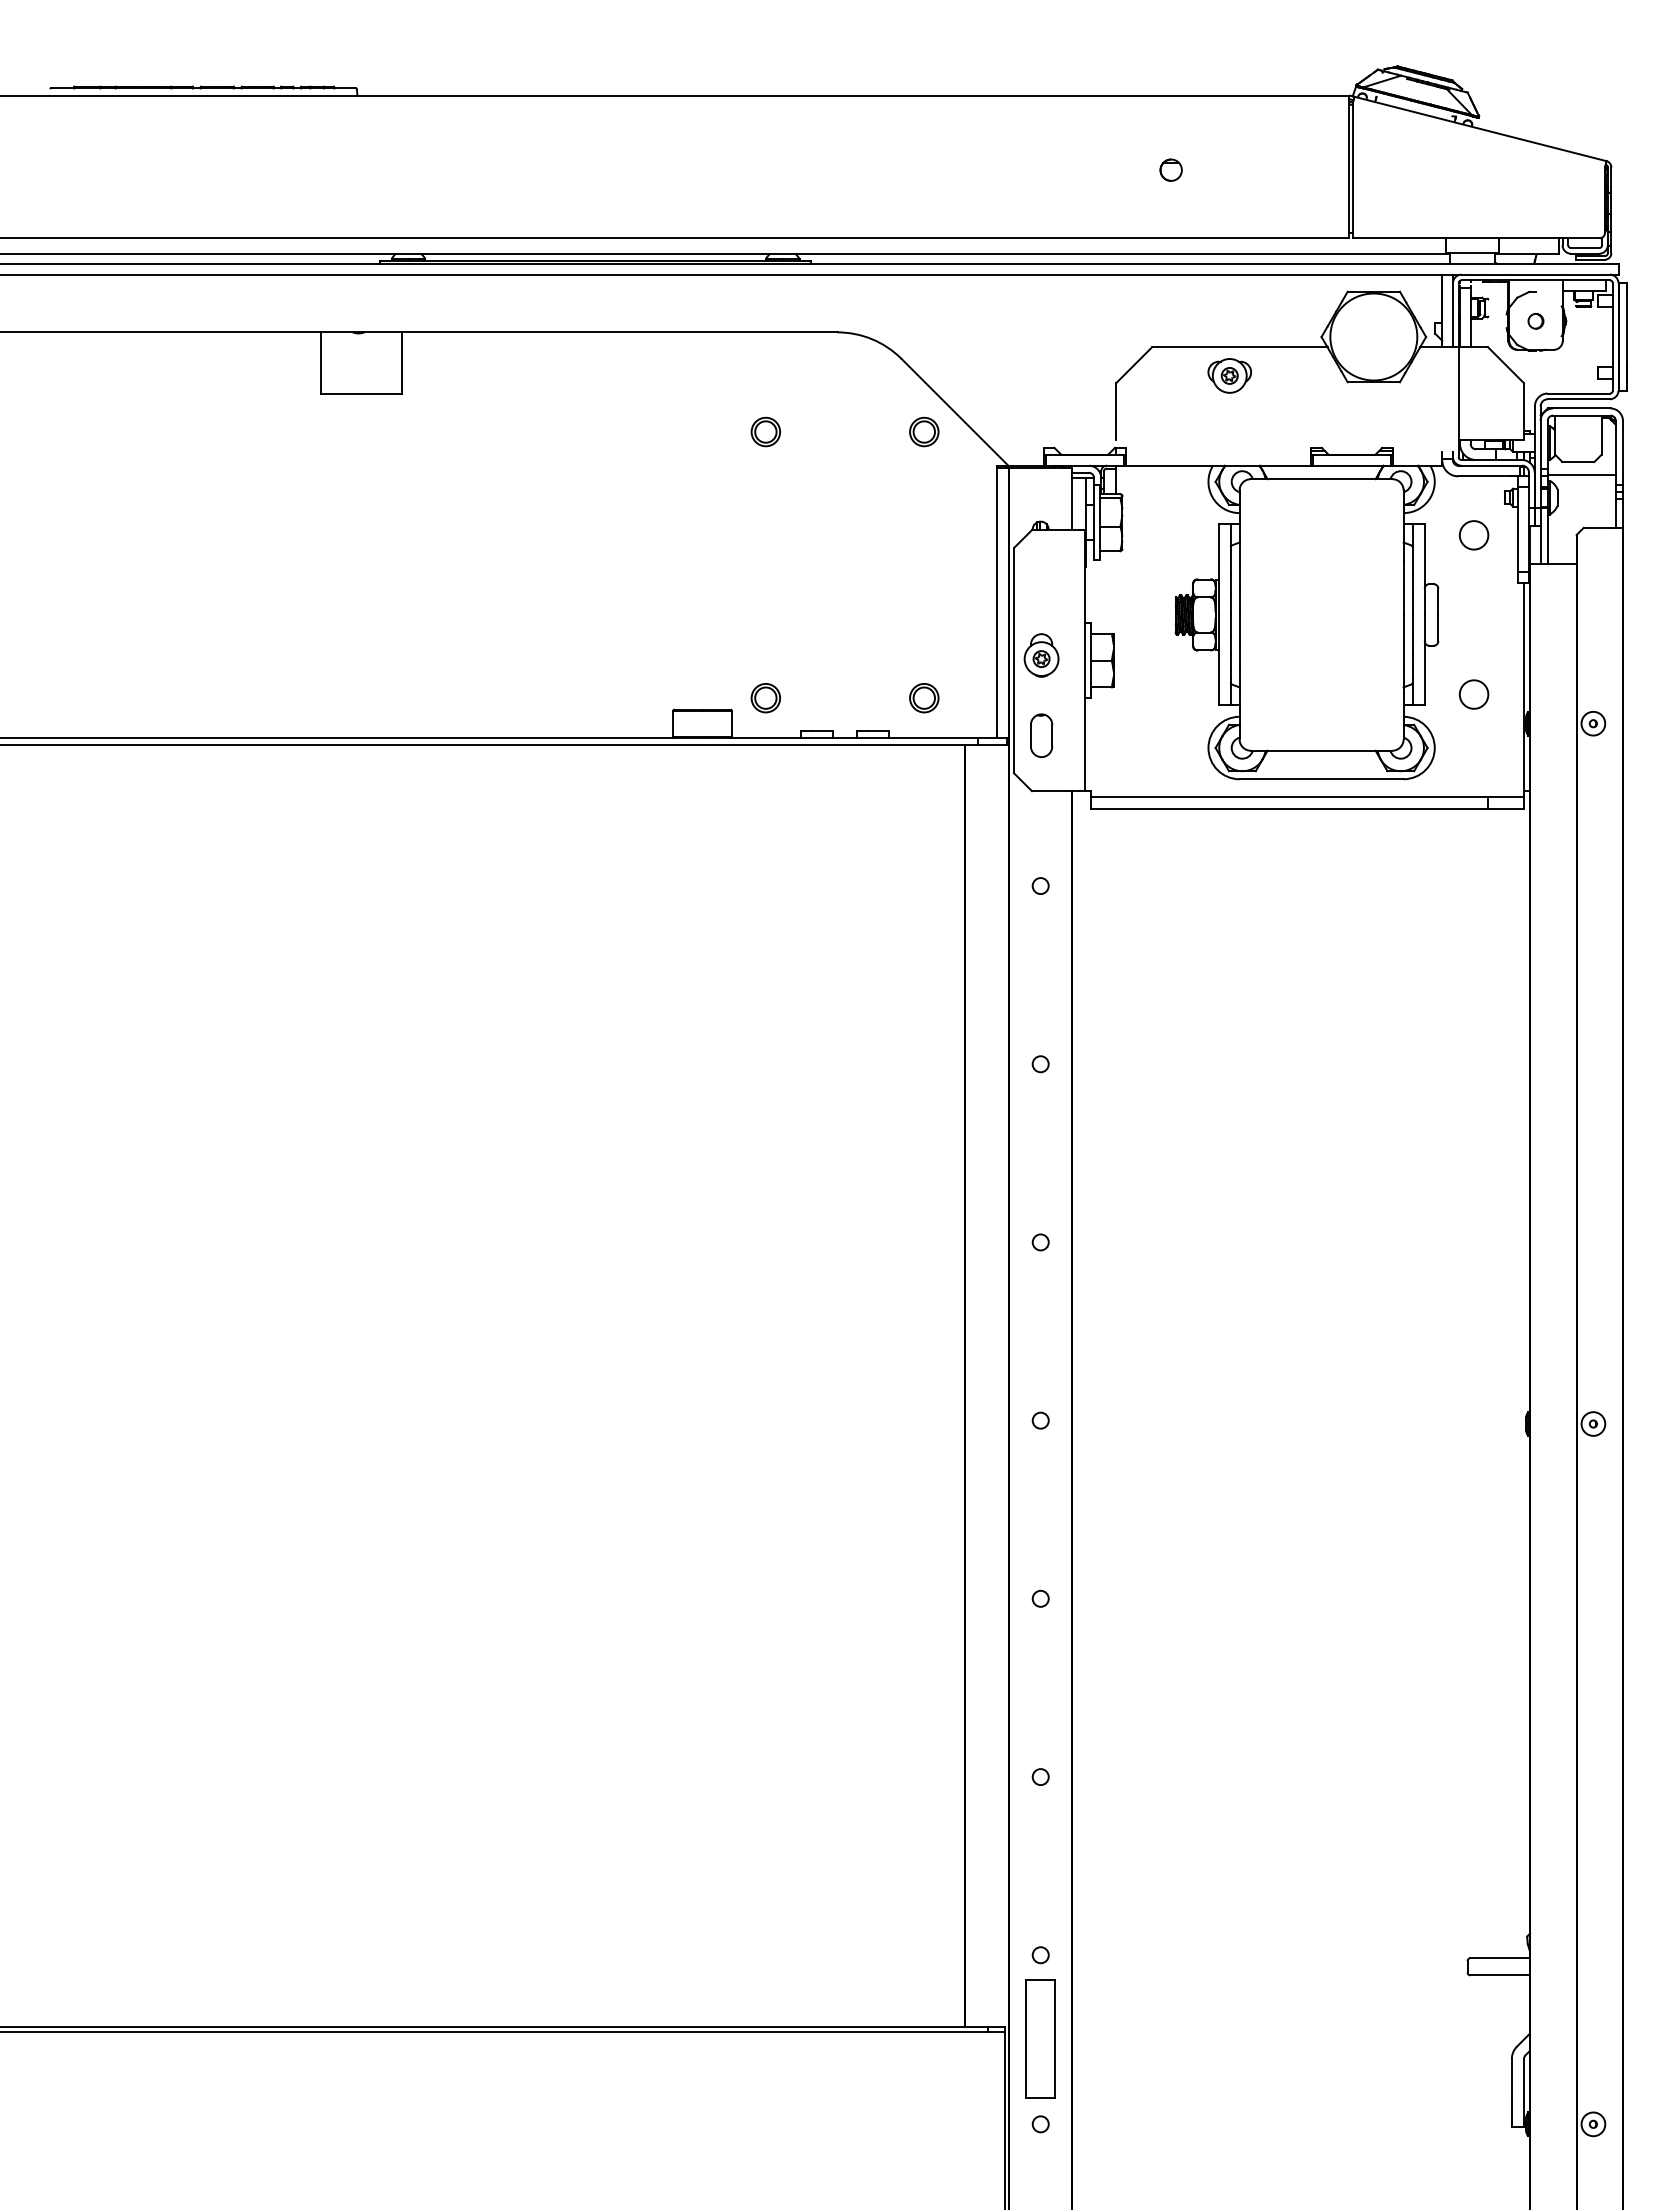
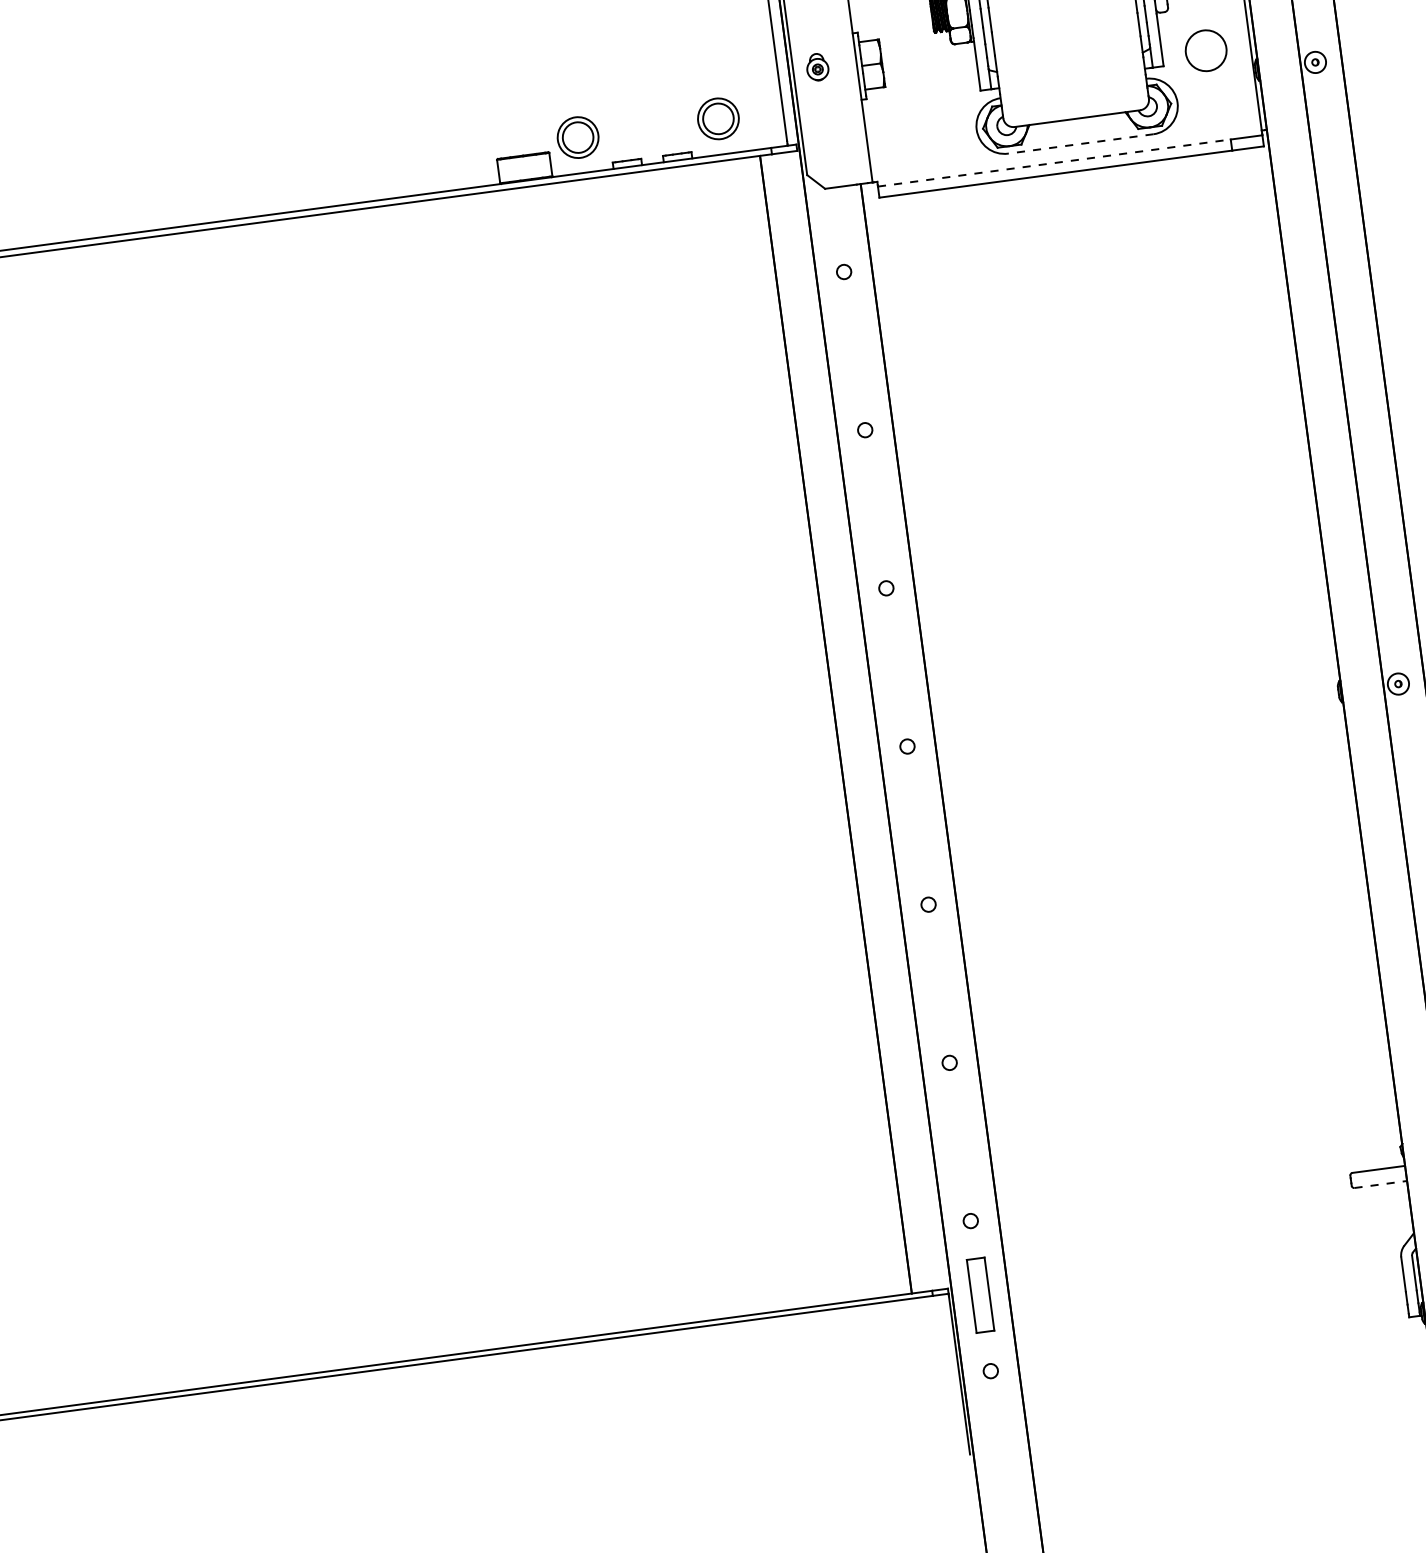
part: (1041, 655) -> (817, 67), size x0.7
circle: (1473, 694) -> (1205, 50), size x1.6
part: (765, 698) -> (577, 138), size x1.6
part: (924, 698) -> (718, 119), size x1.6
part: (1041, 735) -> (827, 138), removed
line: (1321, 779) -> (1080, 144), solid -> dashed
line: (1289, 796) -> (1054, 163), solid -> dashed
line: (1499, 1975) -> (1380, 1184), solid -> dashed
part: (1040, 2038) -> (980, 1294), size x0.7

